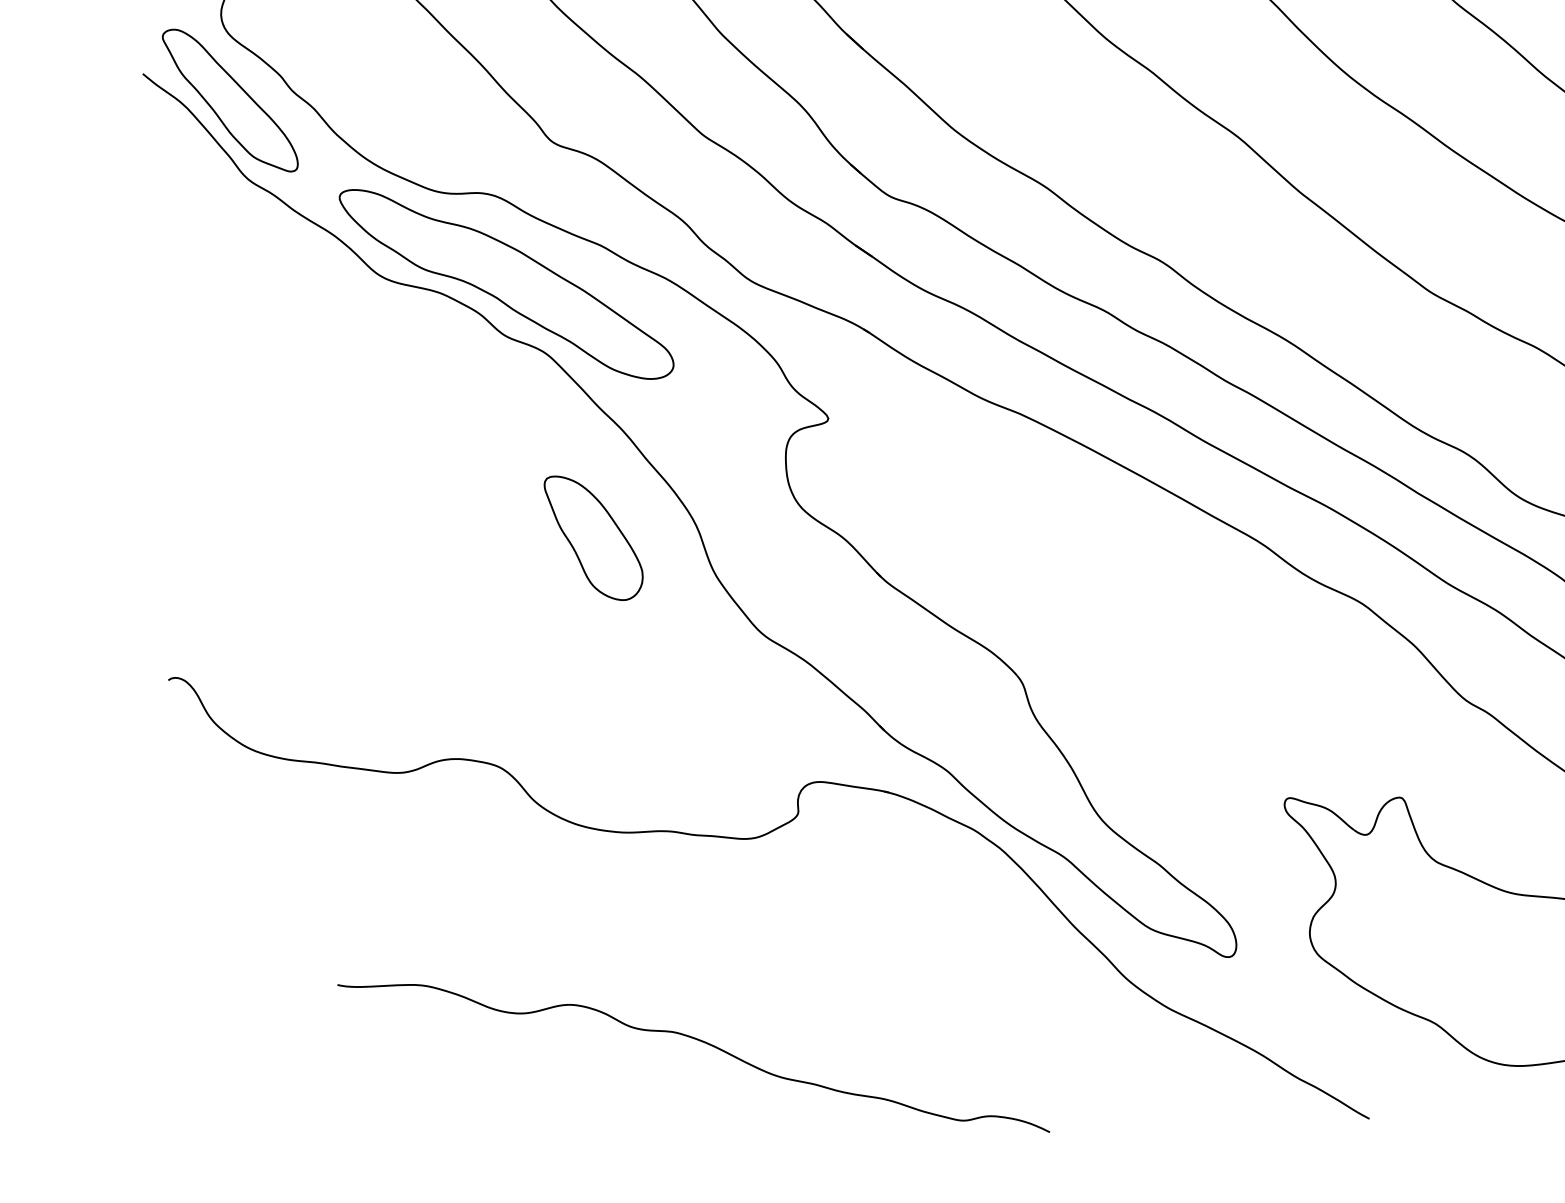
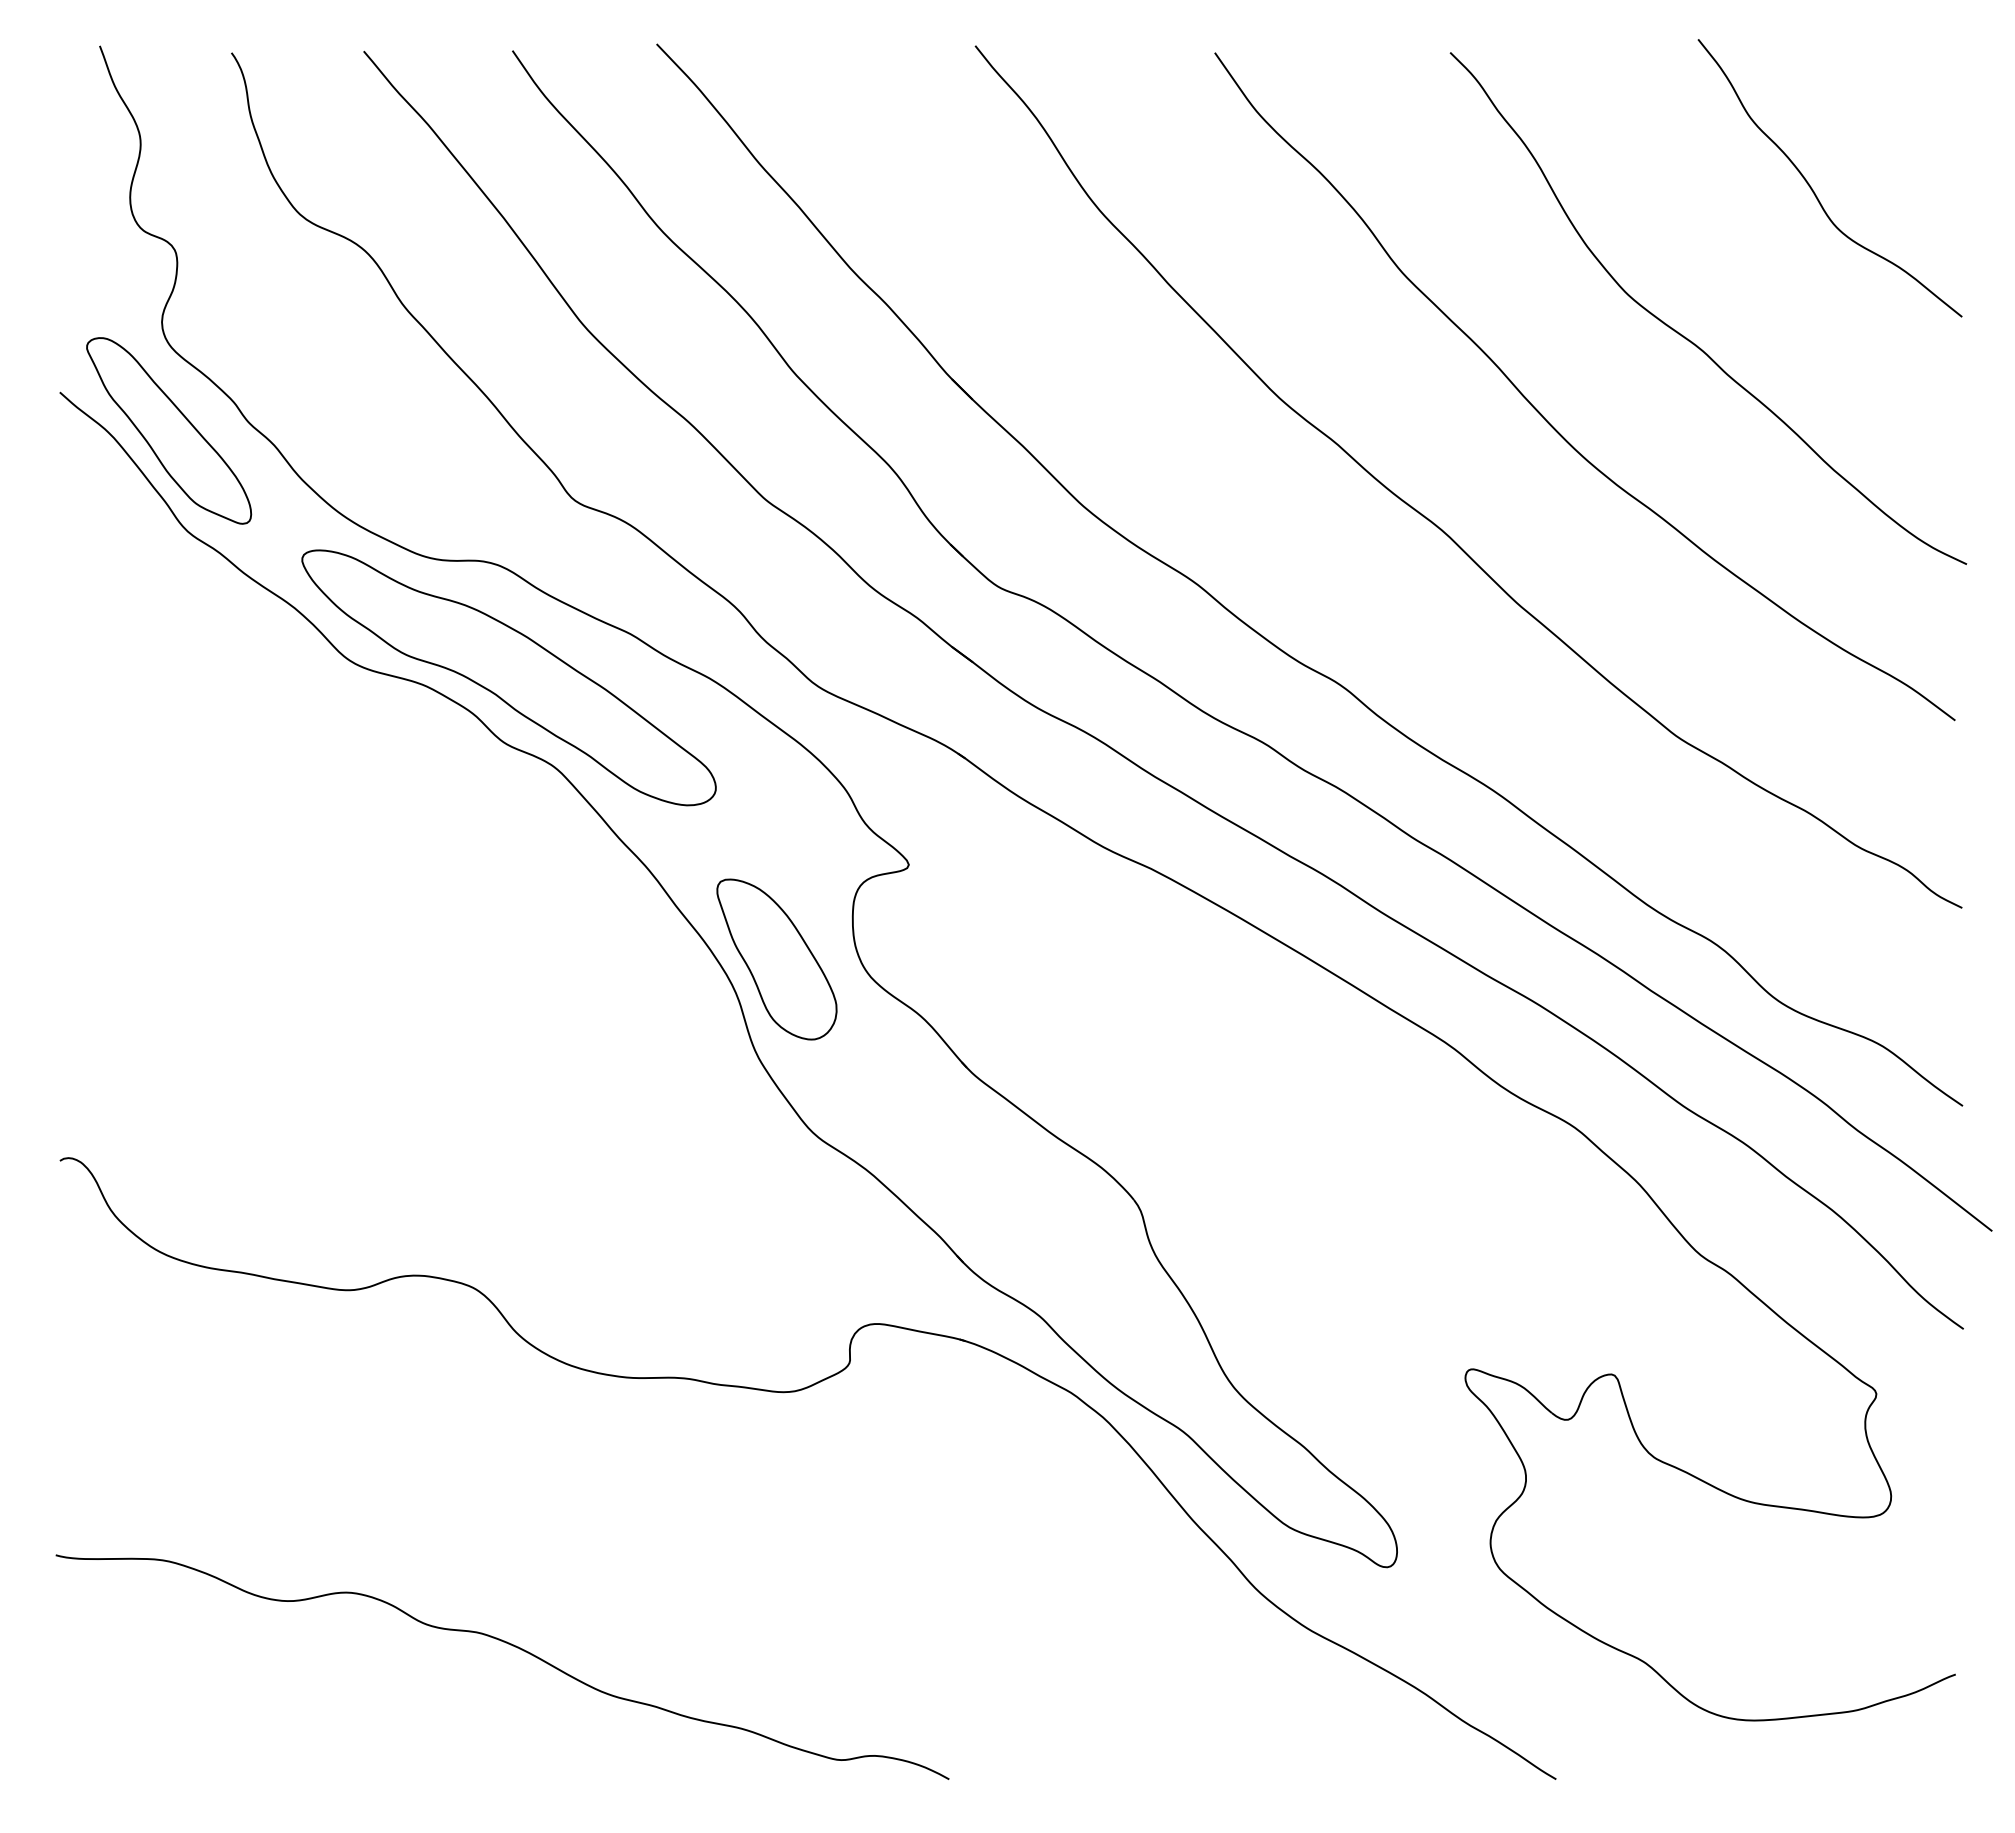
part: (593, 538) -> (776, 959), moved
curve: (700, 1041) -> (512, 1646), moved

